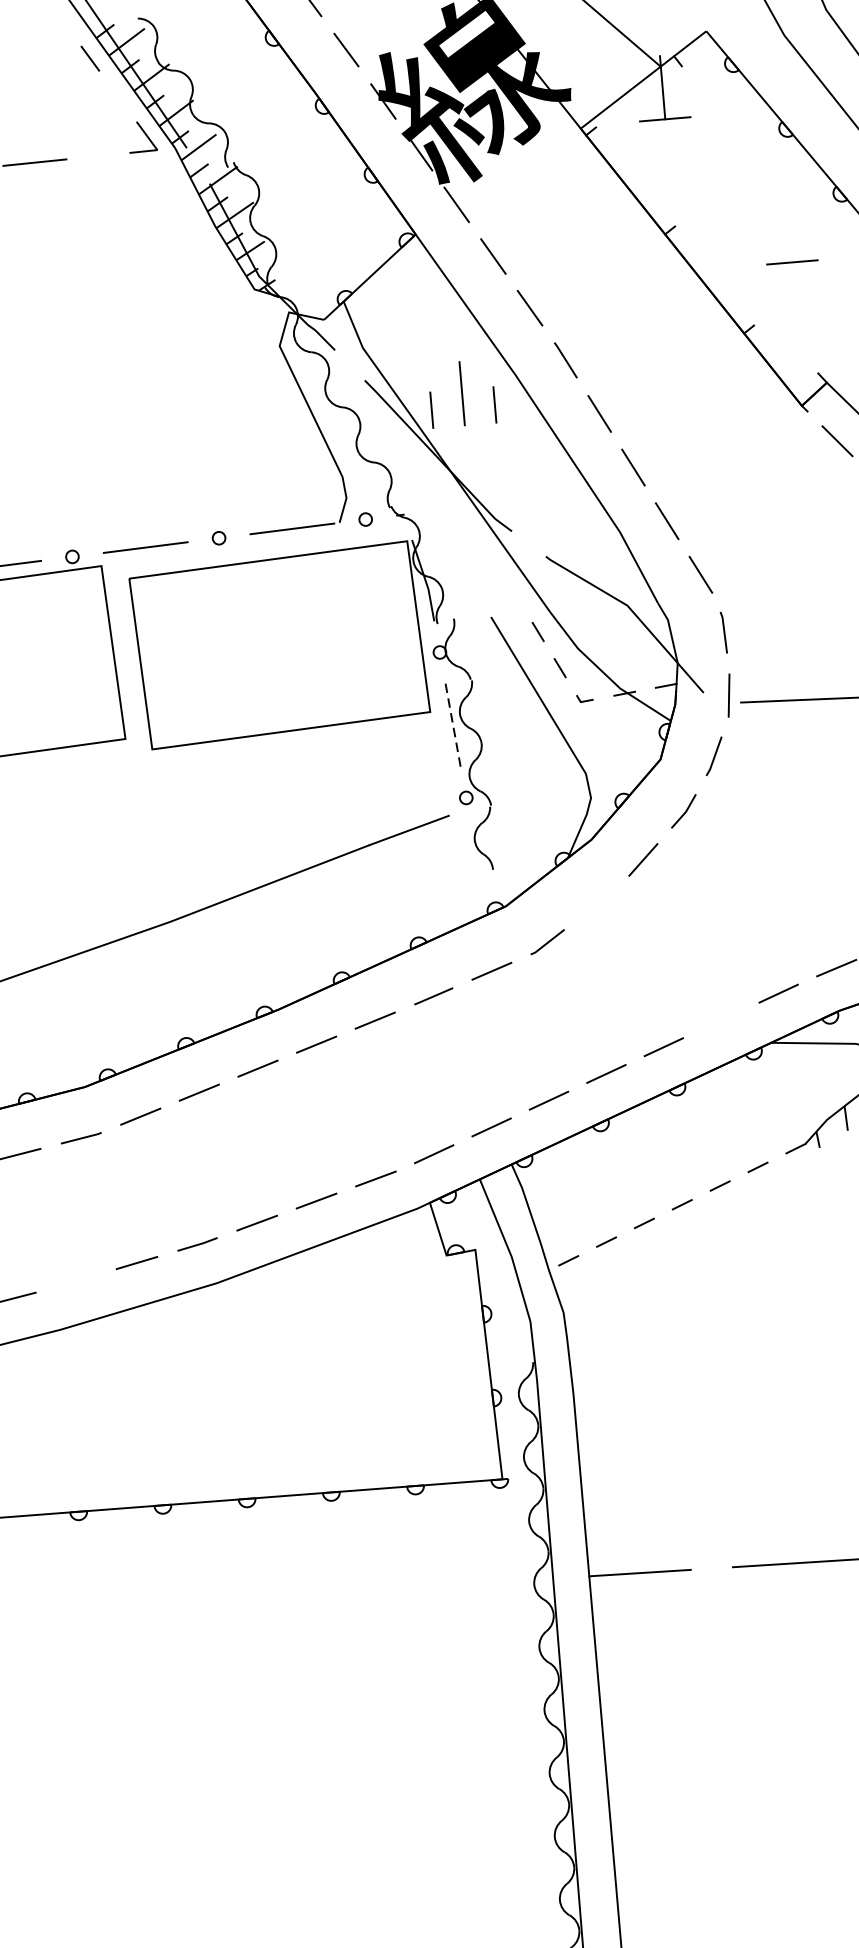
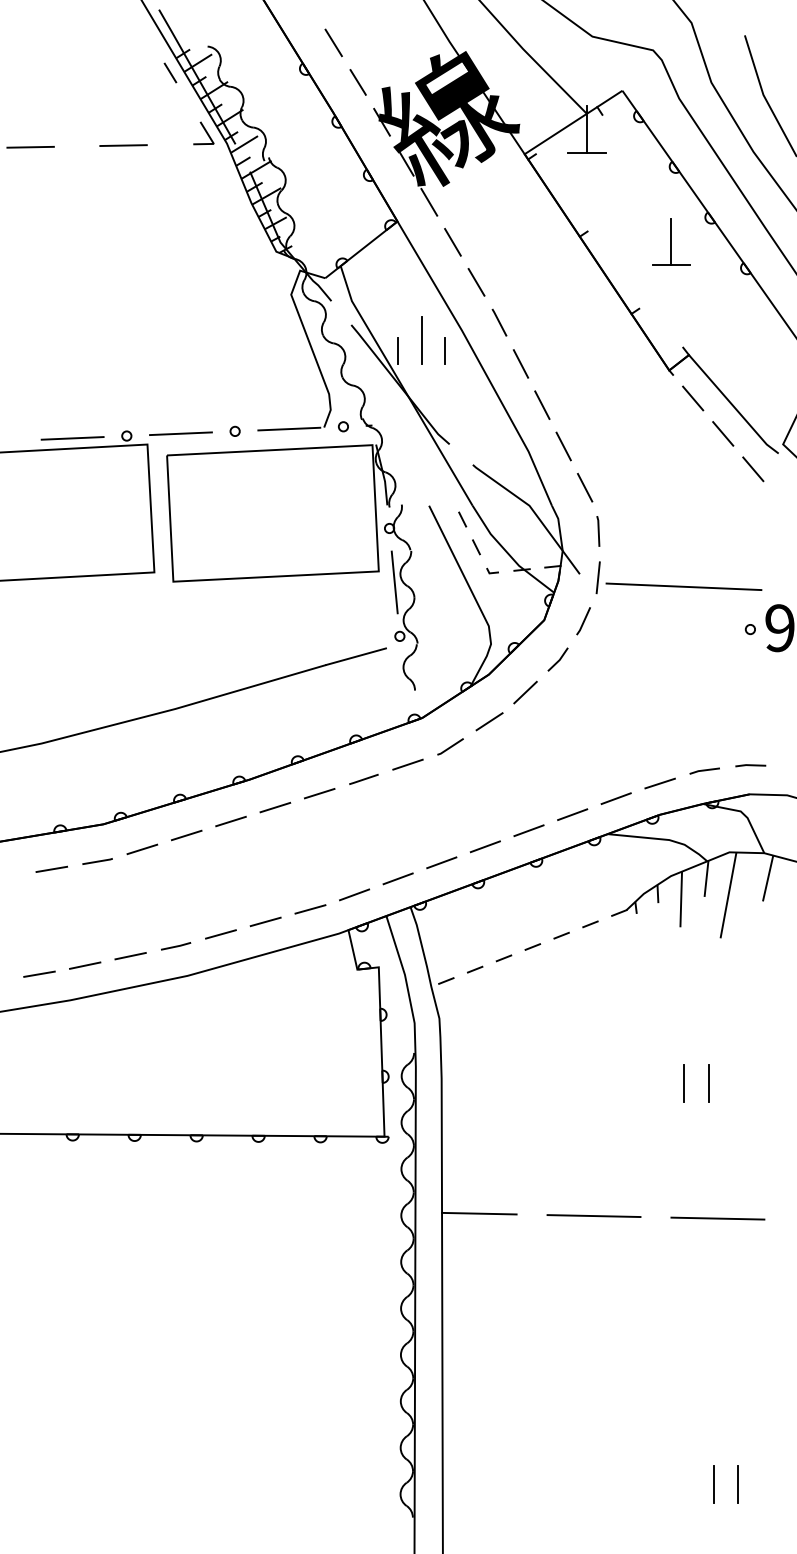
line: (790, 230) -> (671, 241), added
line: (452, 725) -> (394, 582), dashed -> solid
line: (597, 903) -> (489, 721), added
line: (721, 1020) -> (572, 814), added
line: (76, 1280) -> (85, 965), added

